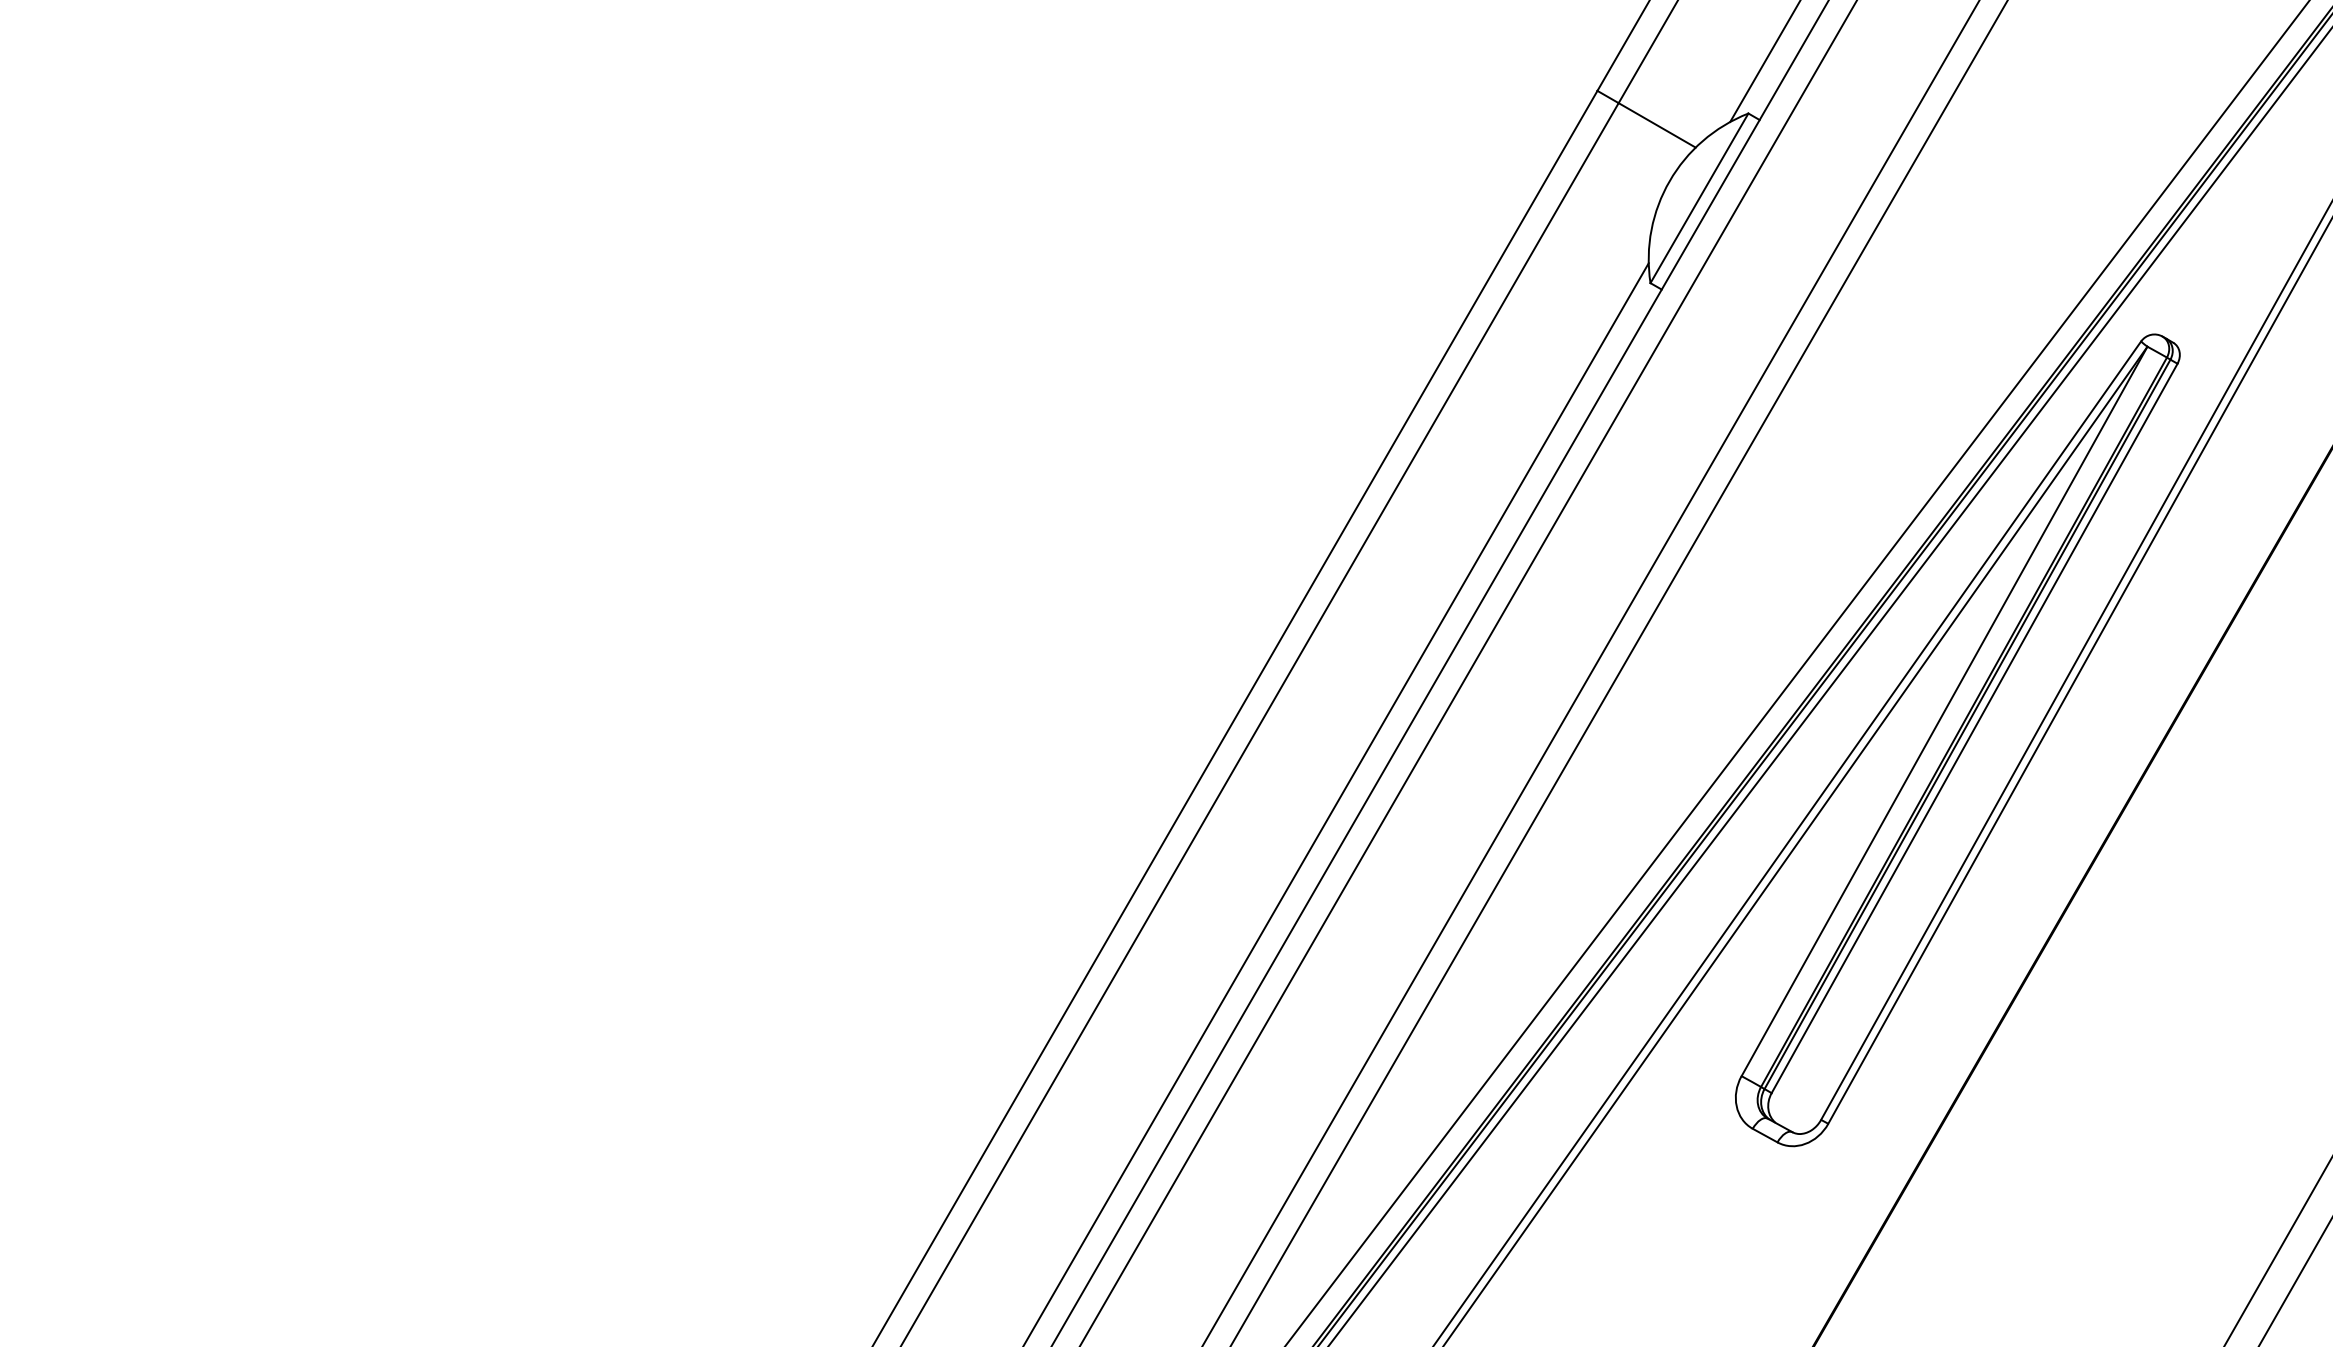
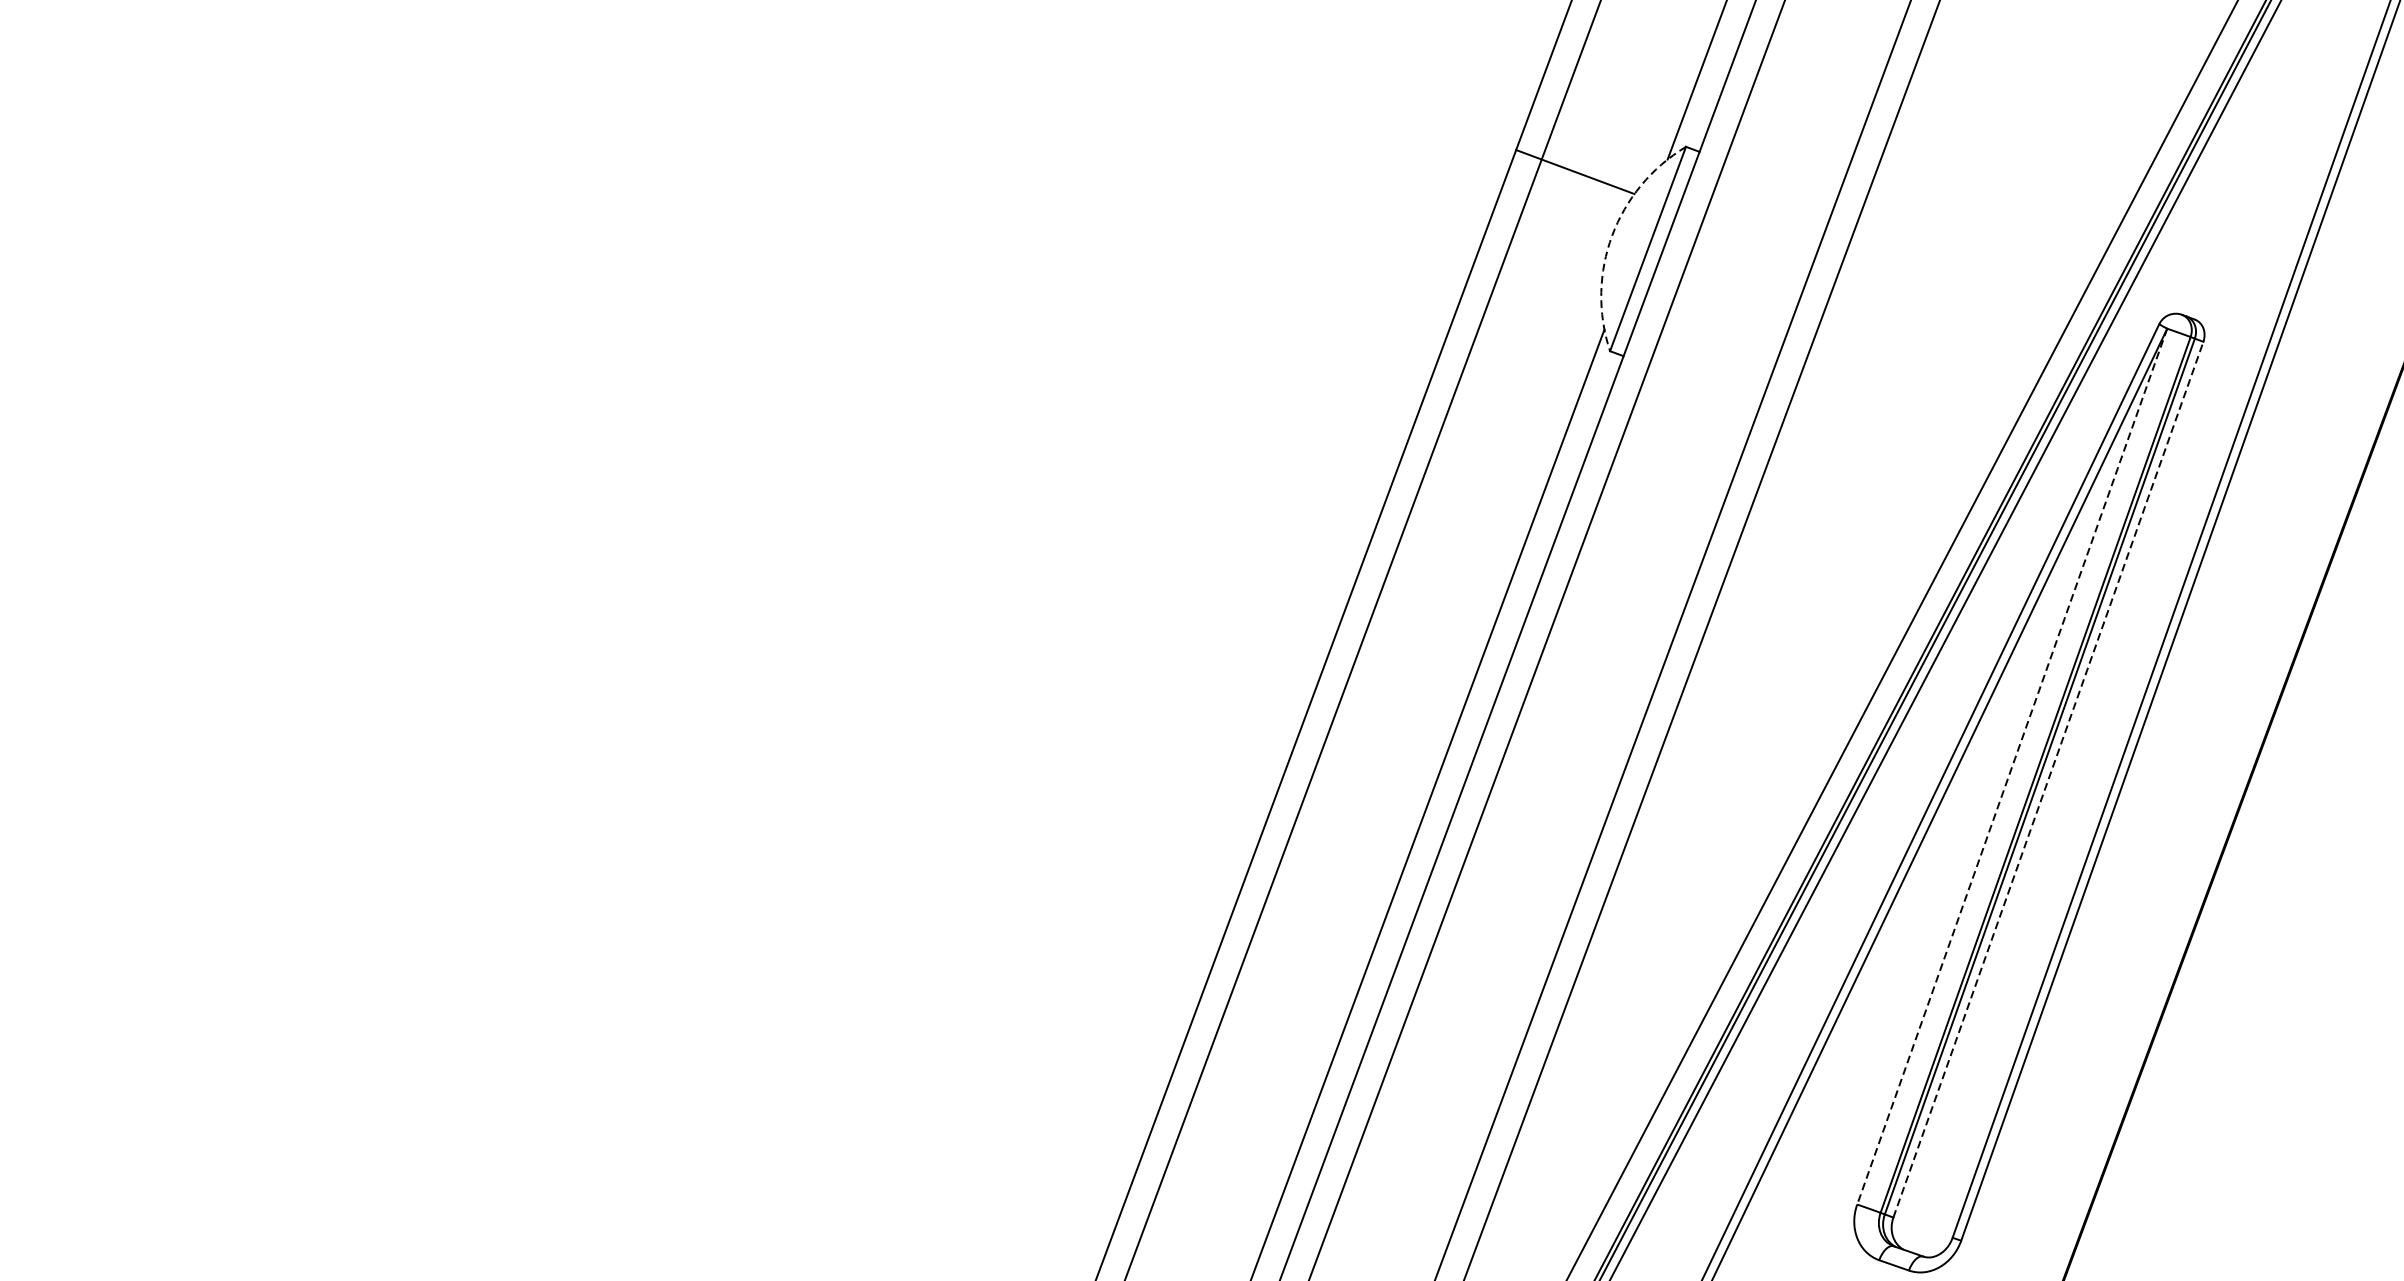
arc: (1669, 181) -> (1612, 236), solid -> dashed
line: (1944, 711) -> (2012, 766), solid -> dashed
line: (1974, 728) -> (2048, 779), solid -> dashed

